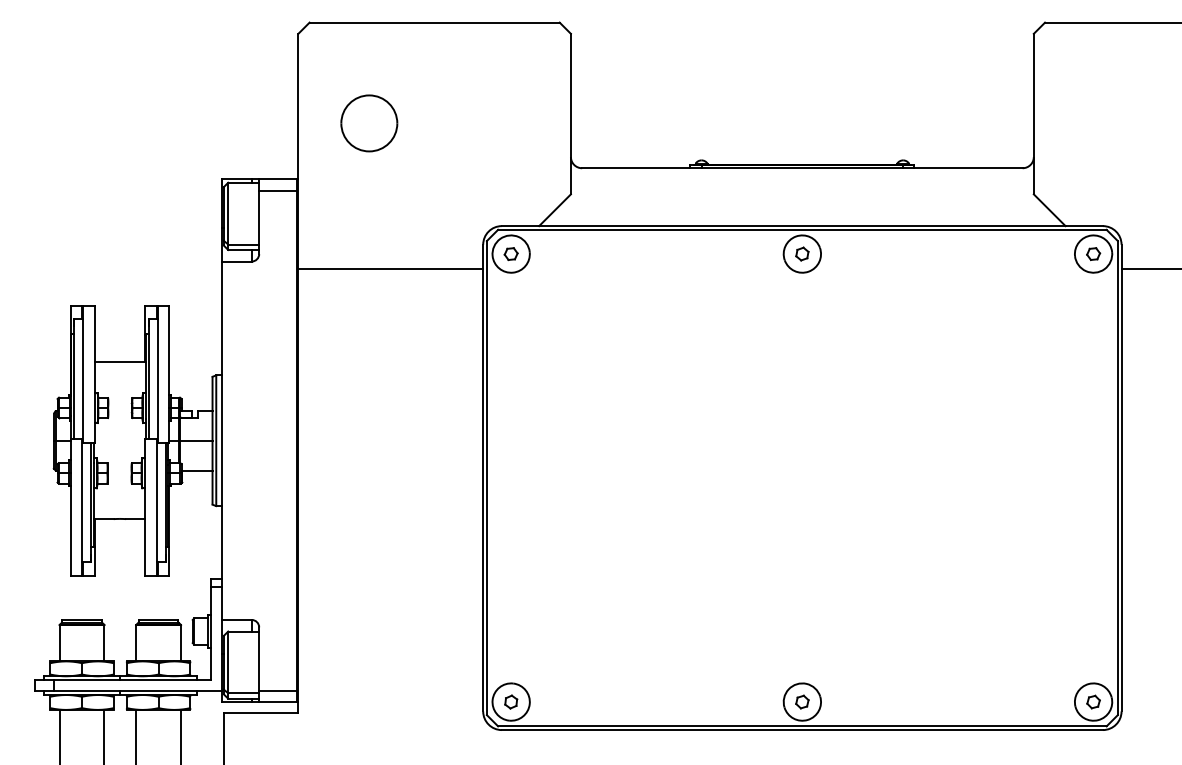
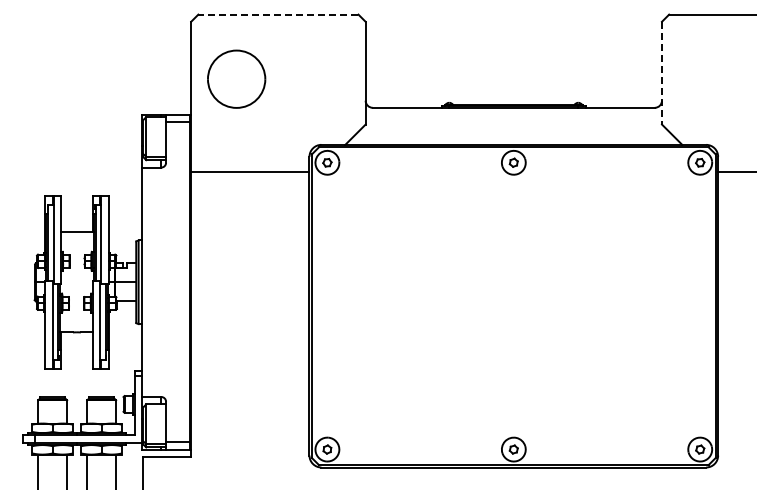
line: (433, 22) -> (277, 14), solid -> dashed
line: (1033, 114) -> (661, 73), solid -> dashed
part: (369, 122) -> (236, 78), size x1.6

